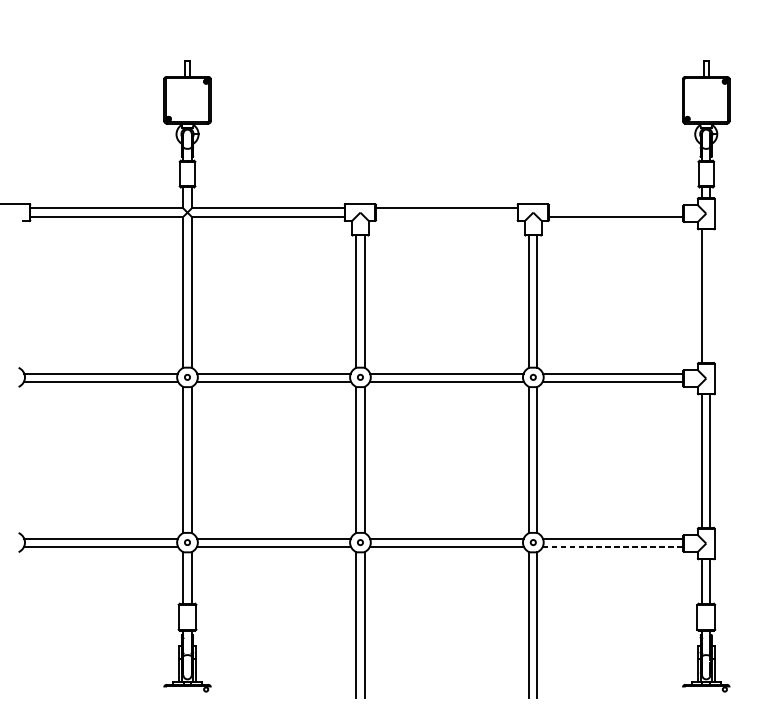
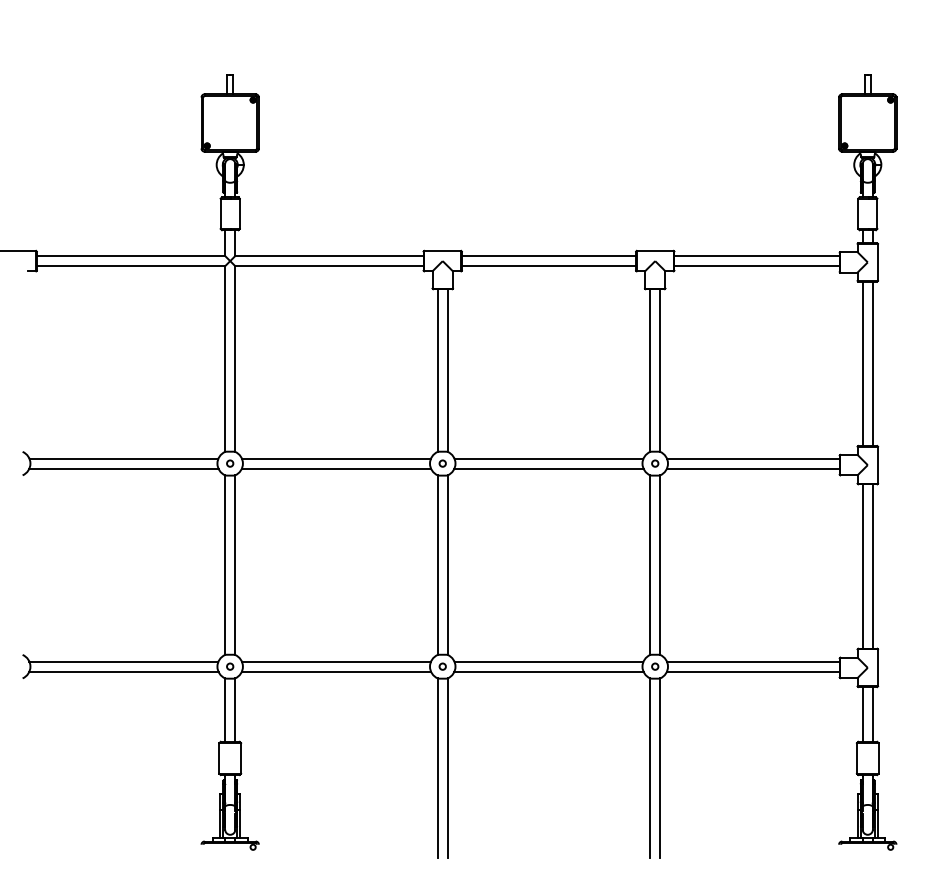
line: (615, 208) -> (756, 256), added
line: (446, 217) -> (548, 266), added
line: (710, 295) -> (872, 363), added
line: (613, 547) -> (753, 672), dashed -> solid

